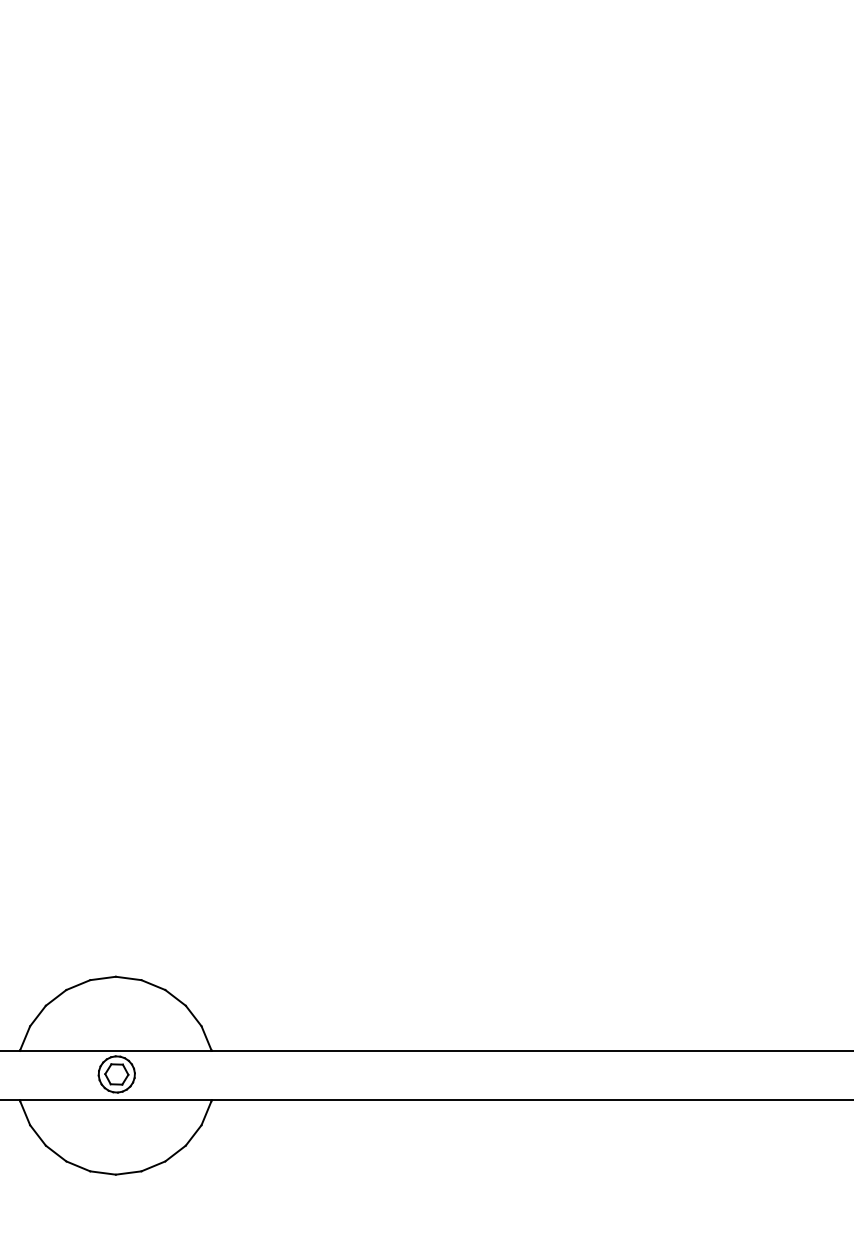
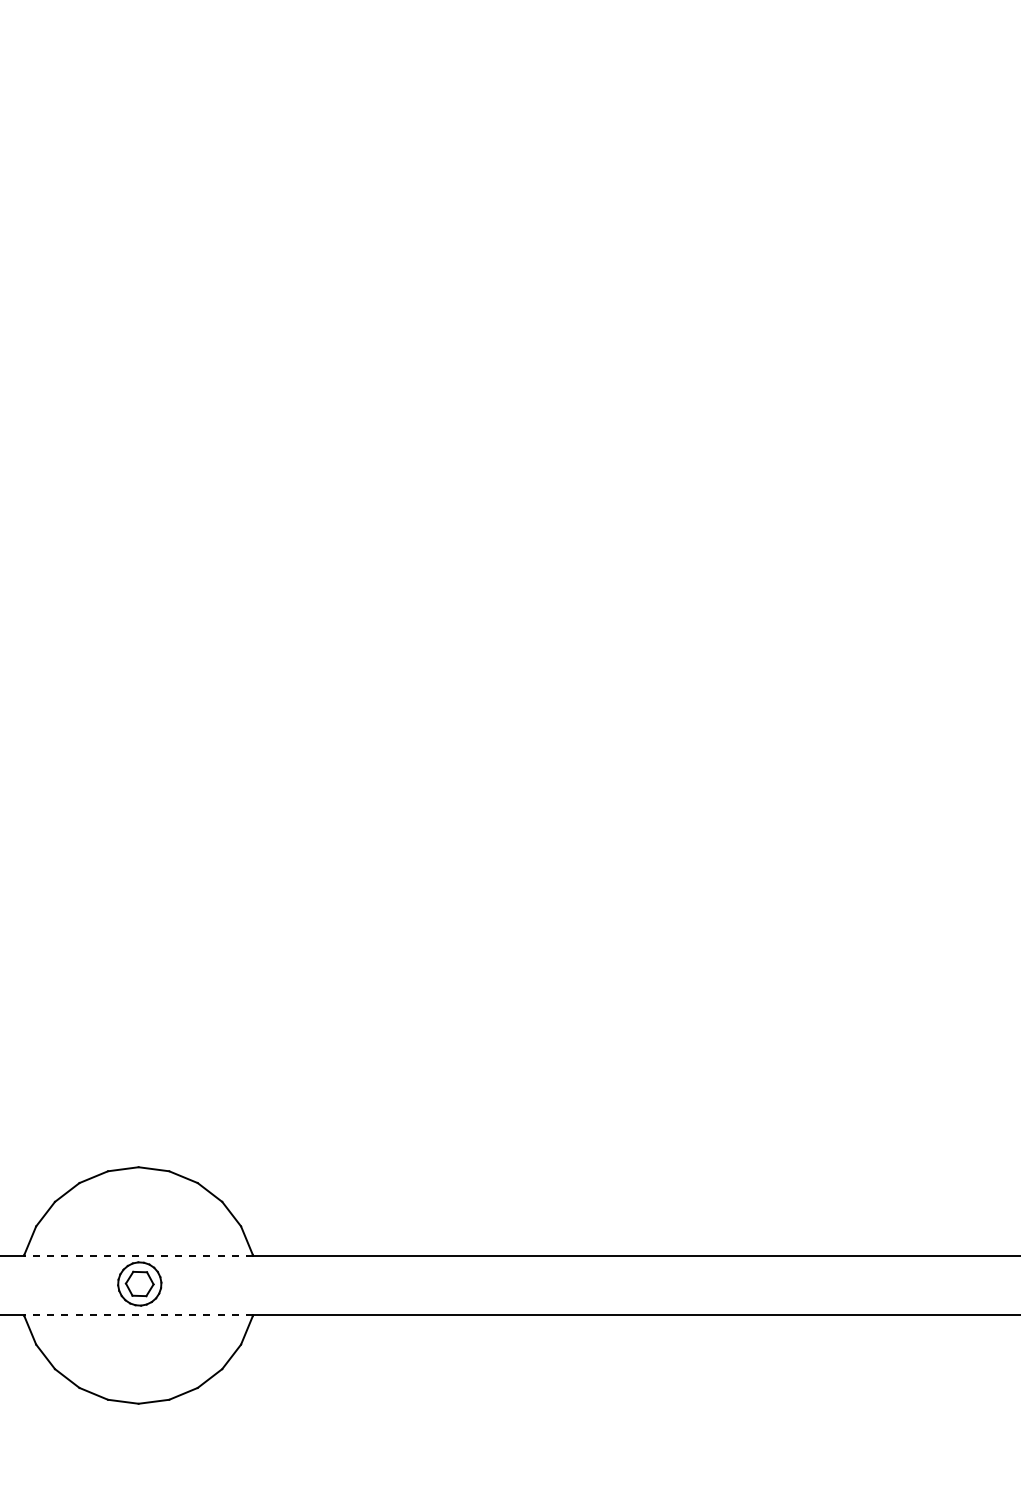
line: (115, 1050) -> (138, 1255), solid -> dashed
line: (115, 1100) -> (138, 1315), solid -> dashed

